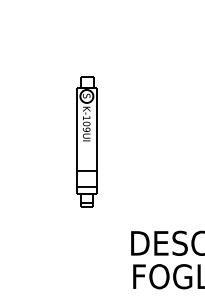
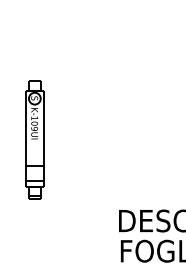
part: (86, 141) -> (34, 139), moved

